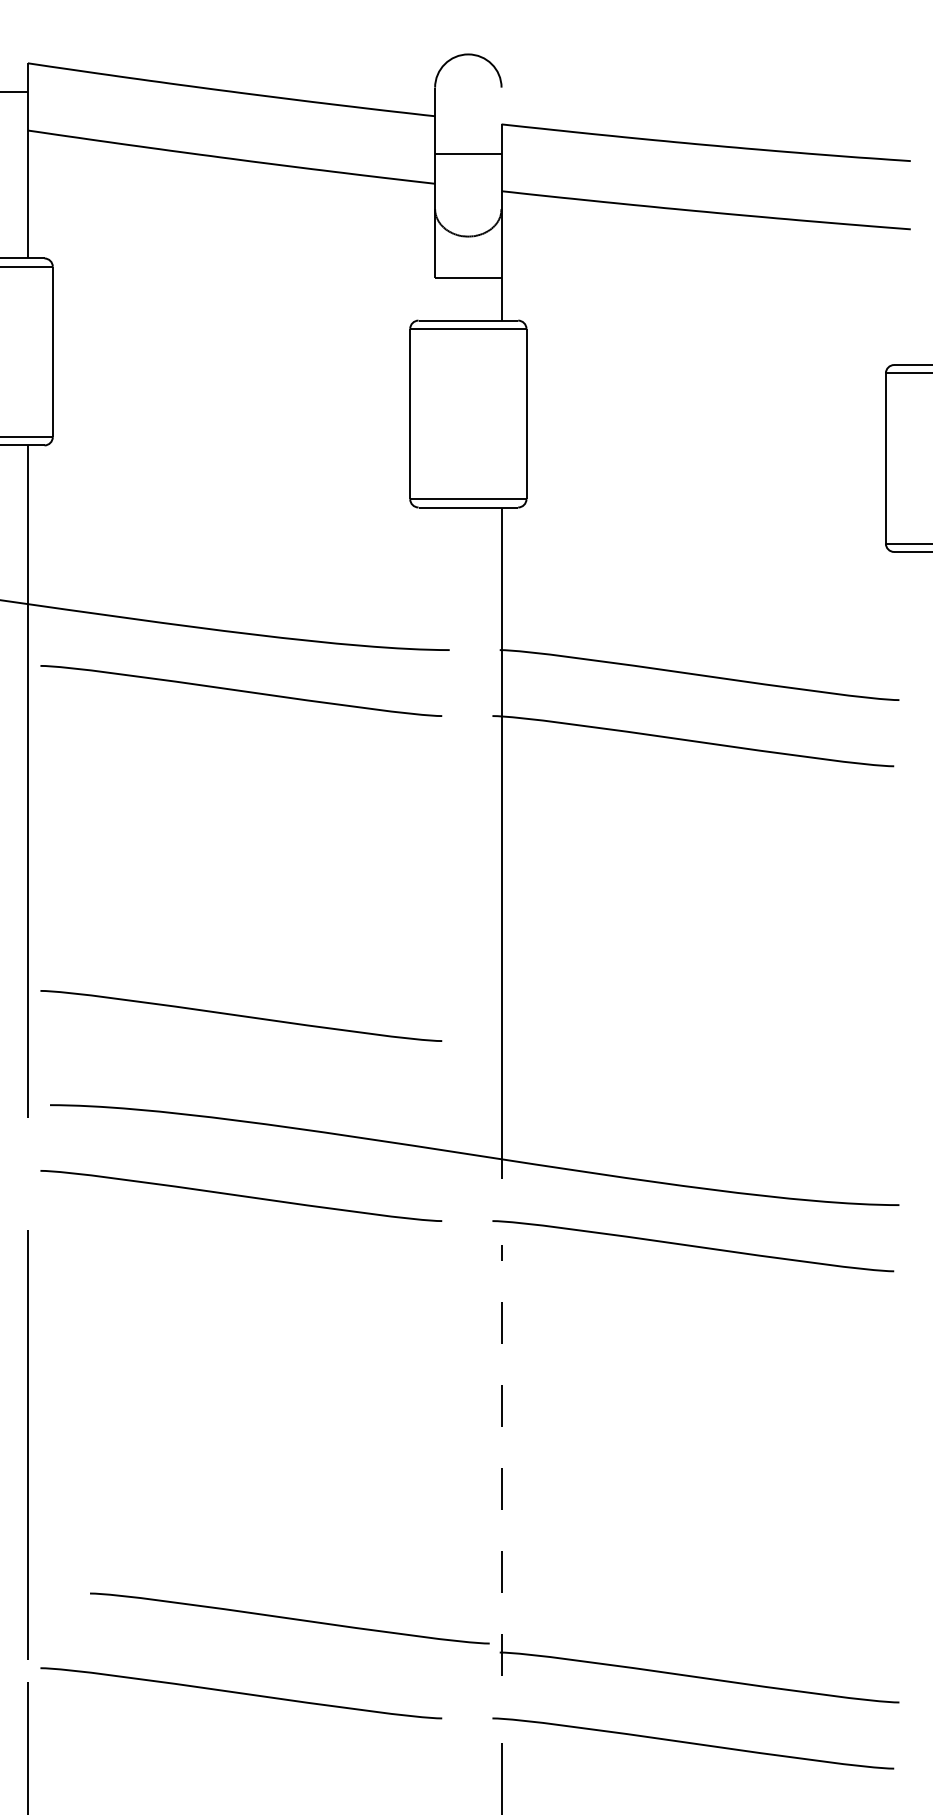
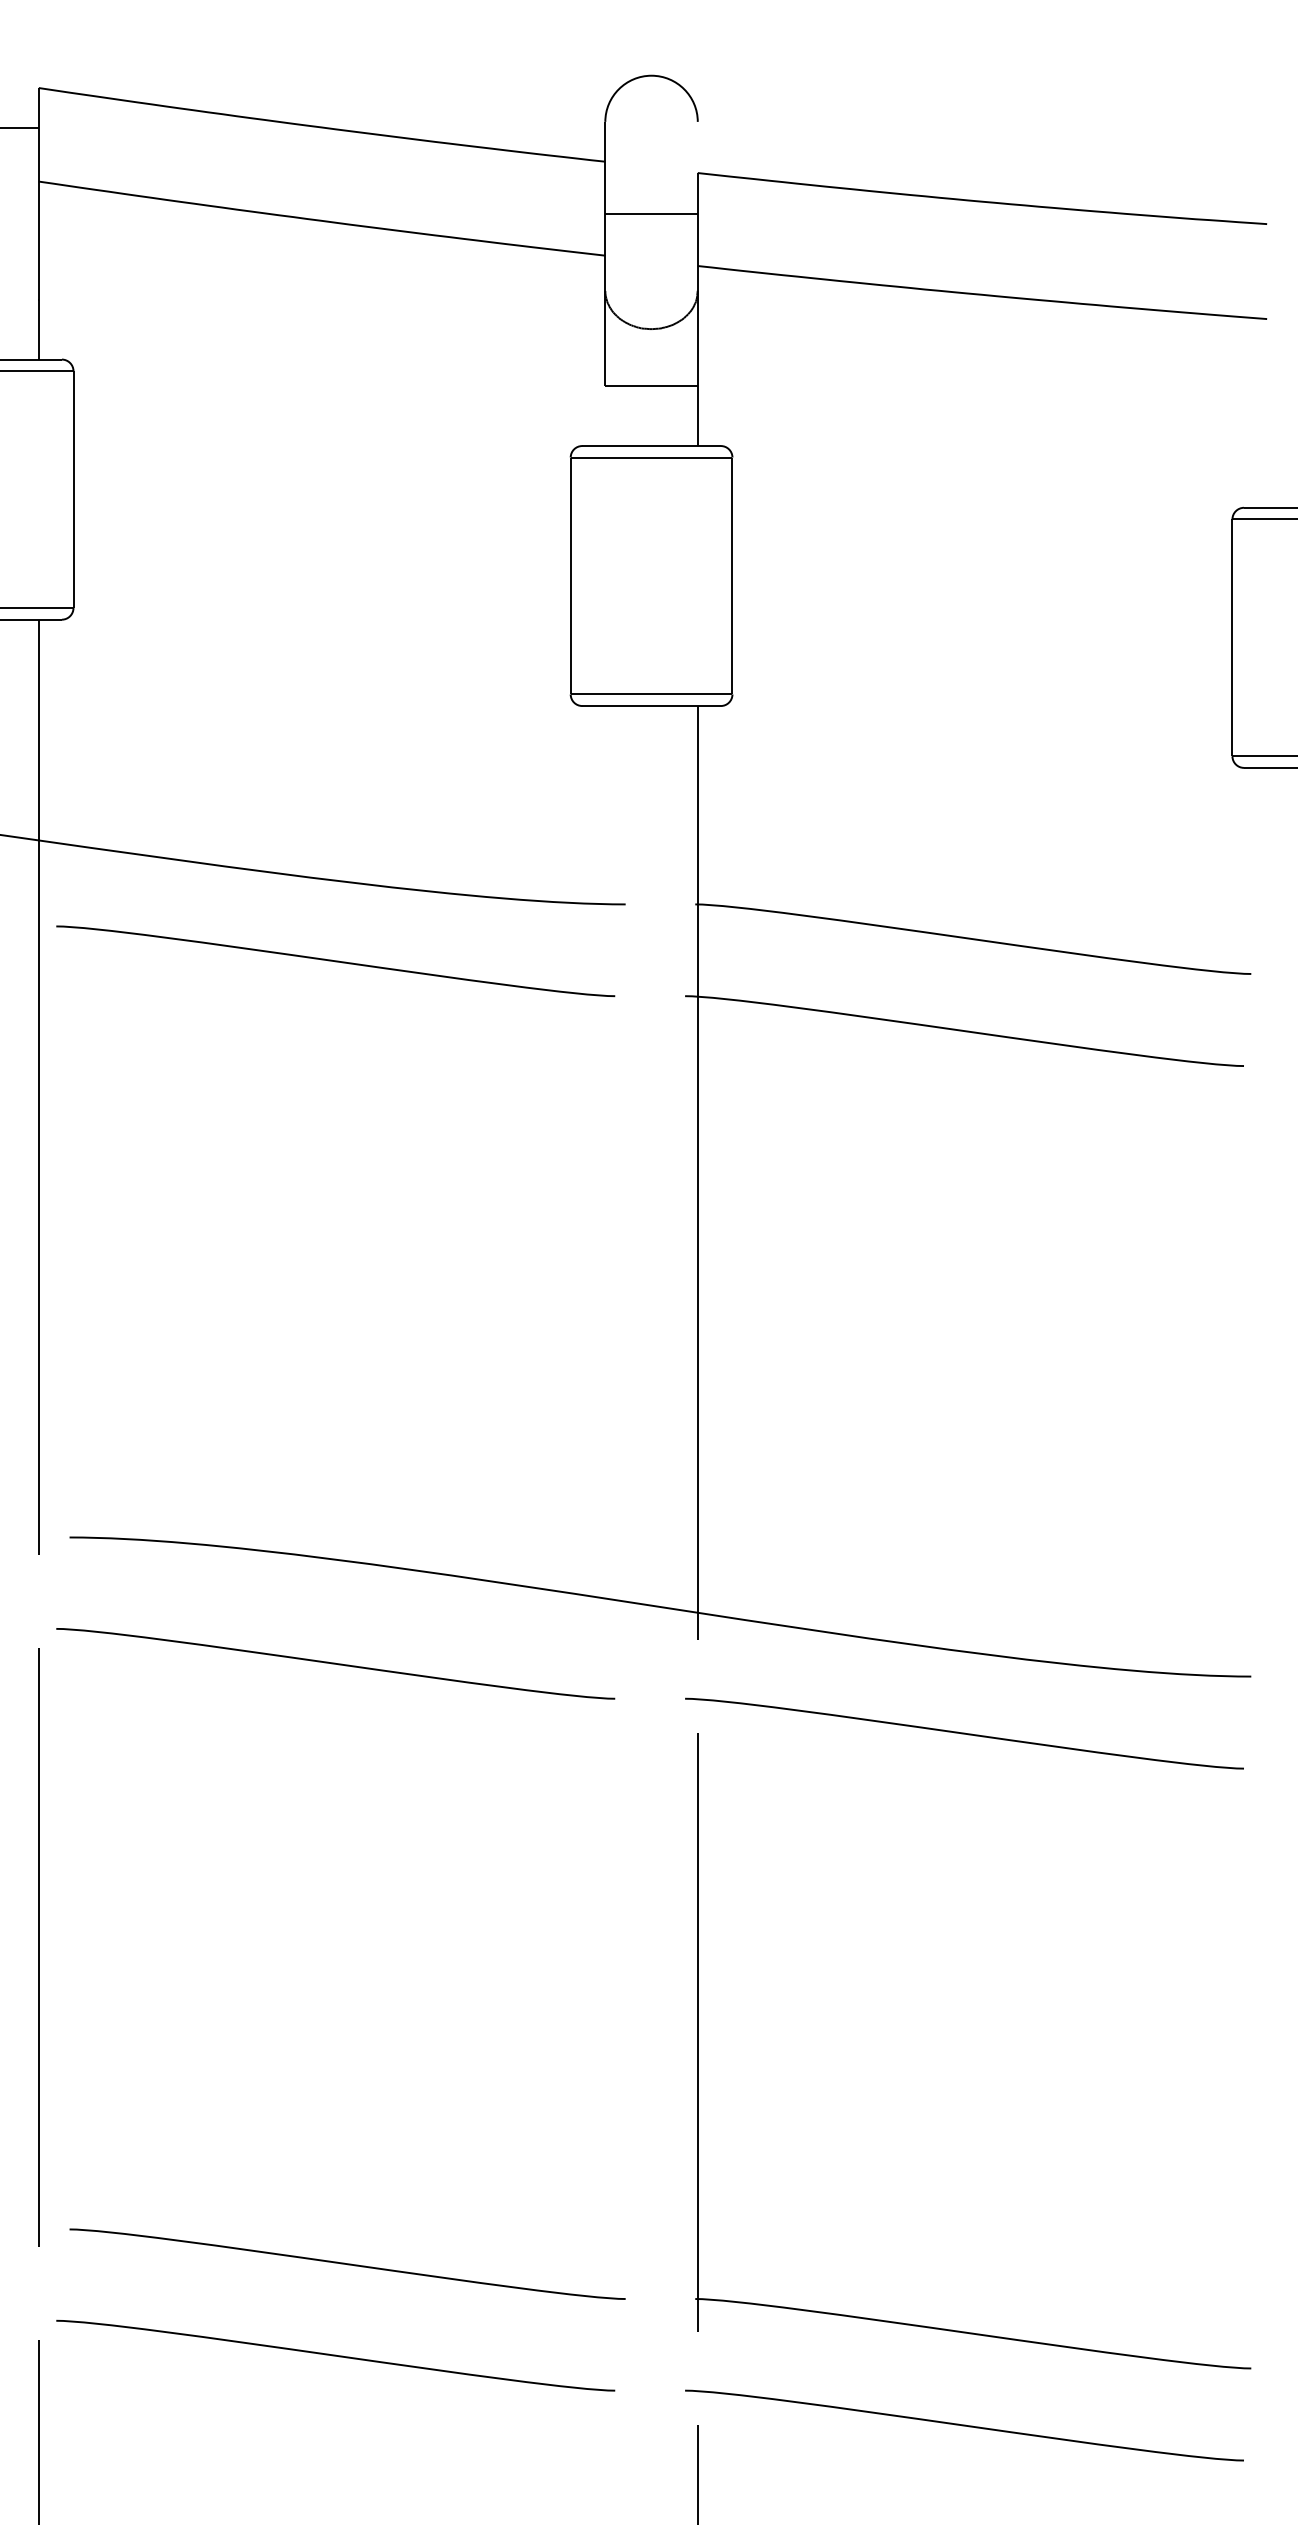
curve: (241, 1015) -> (335, 1412), removed
line: (27, 1444) -> (38, 1946), moved
line: (501, 1460) -> (697, 2031), dashed -> solid
curve: (289, 1618) -> (347, 2264), moved

